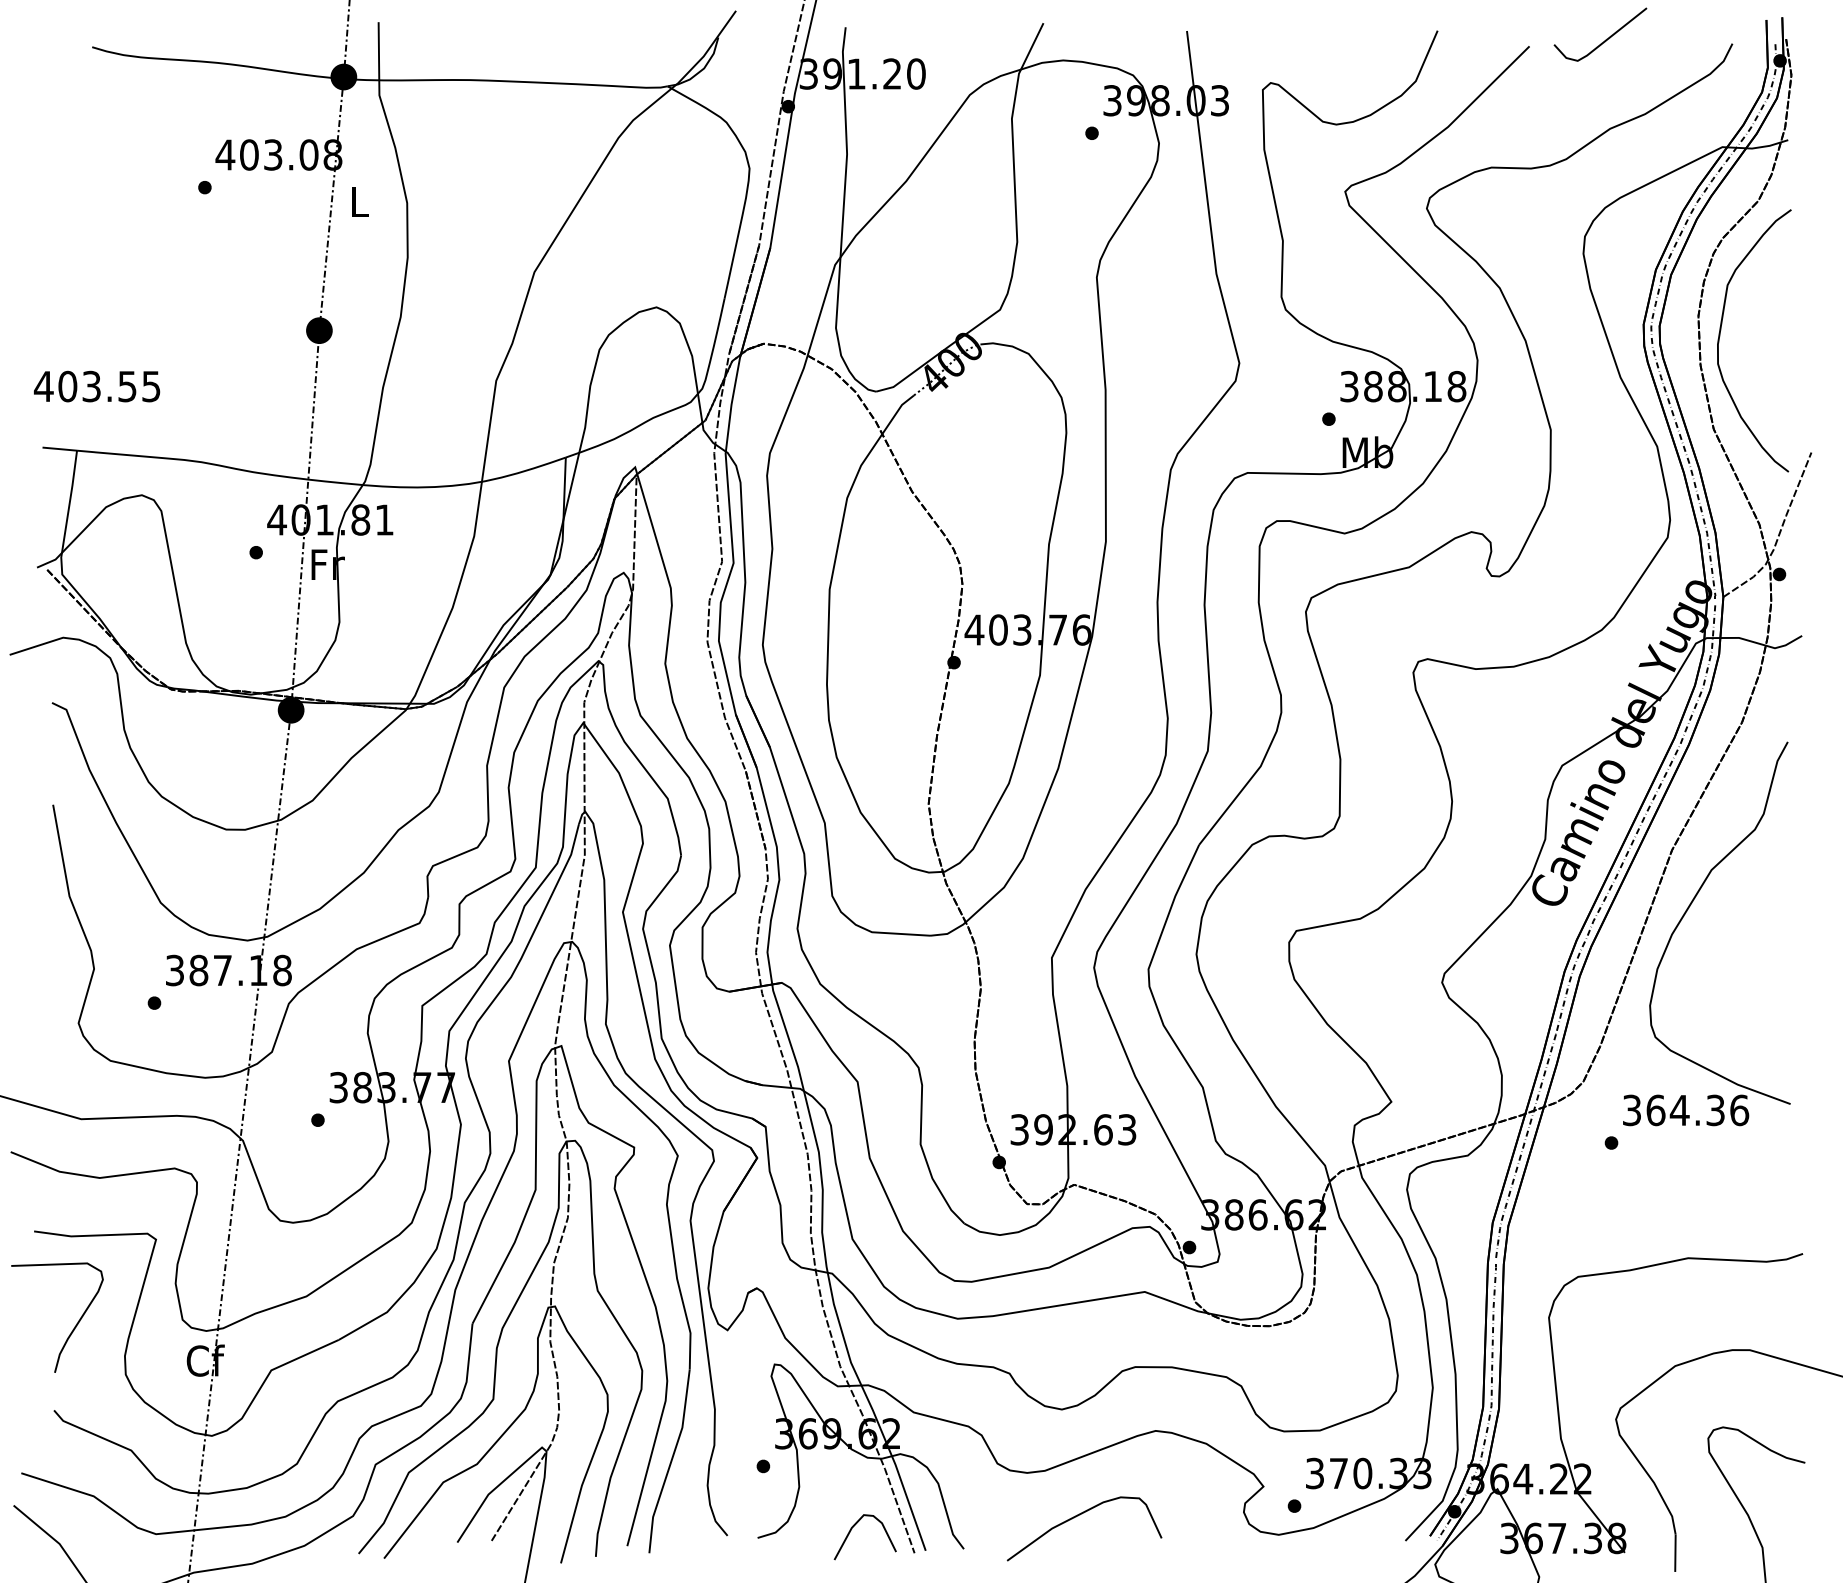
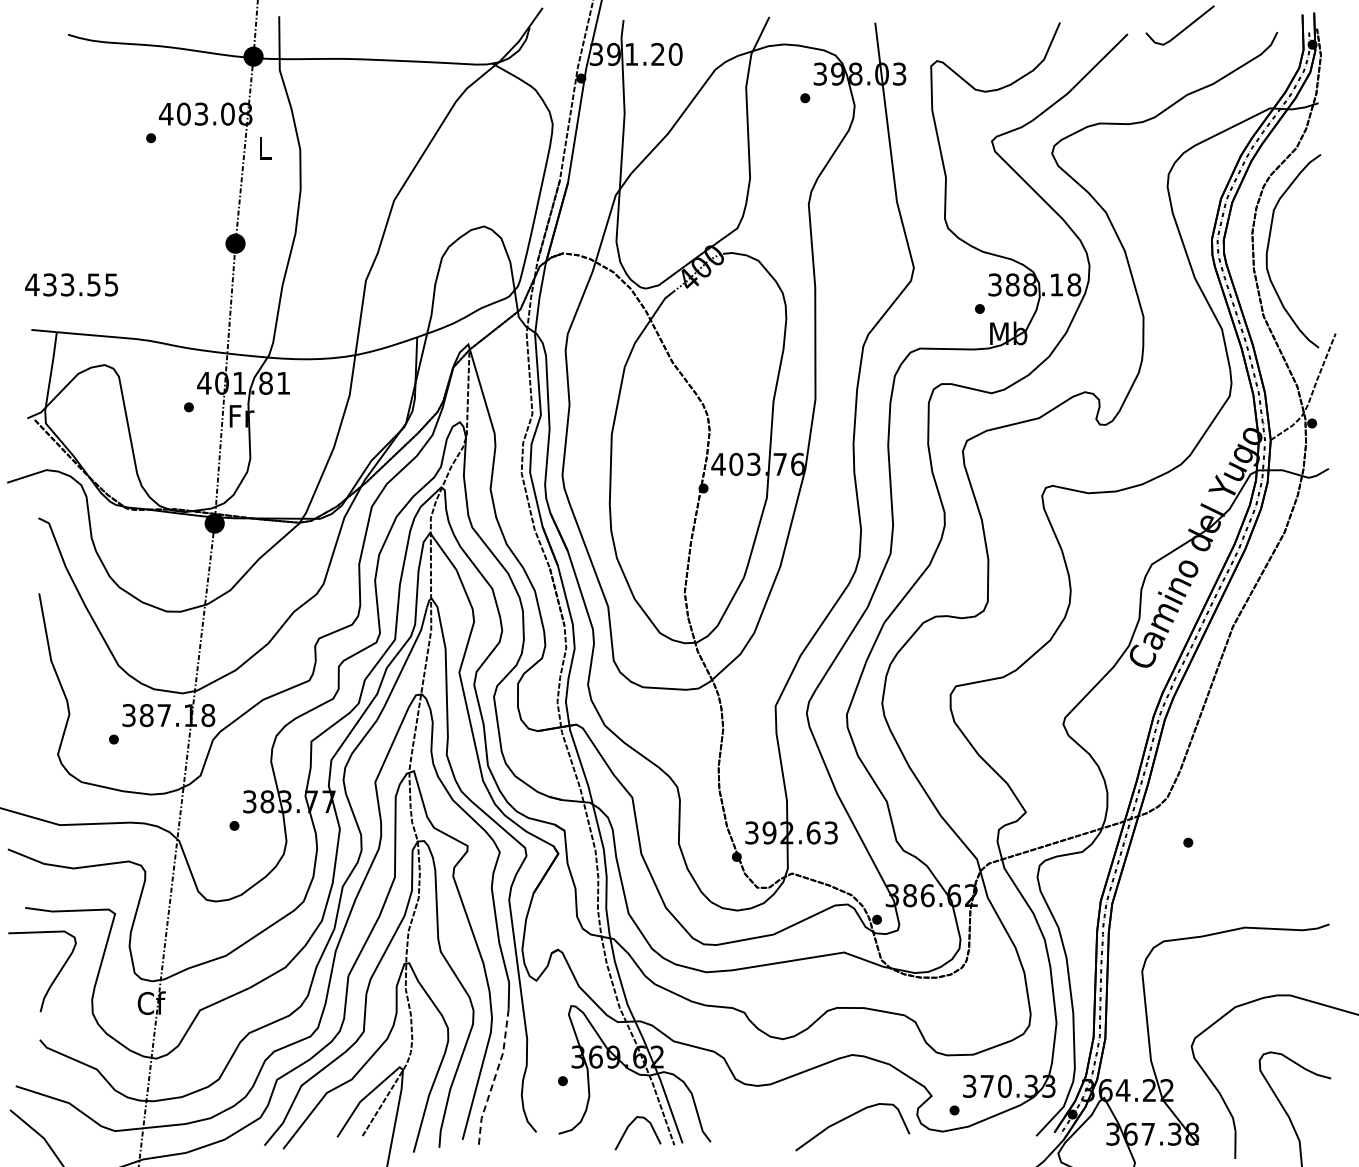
text: (67, 385) -> (49, 284), 403.55 -> 433.55
part: (1682, 920) -> (1240, 678), removed
line: (670, 1462) -> (494, 1078), solid -> dashed
curve: (1077, 1517) -> (847, 1118), moved

